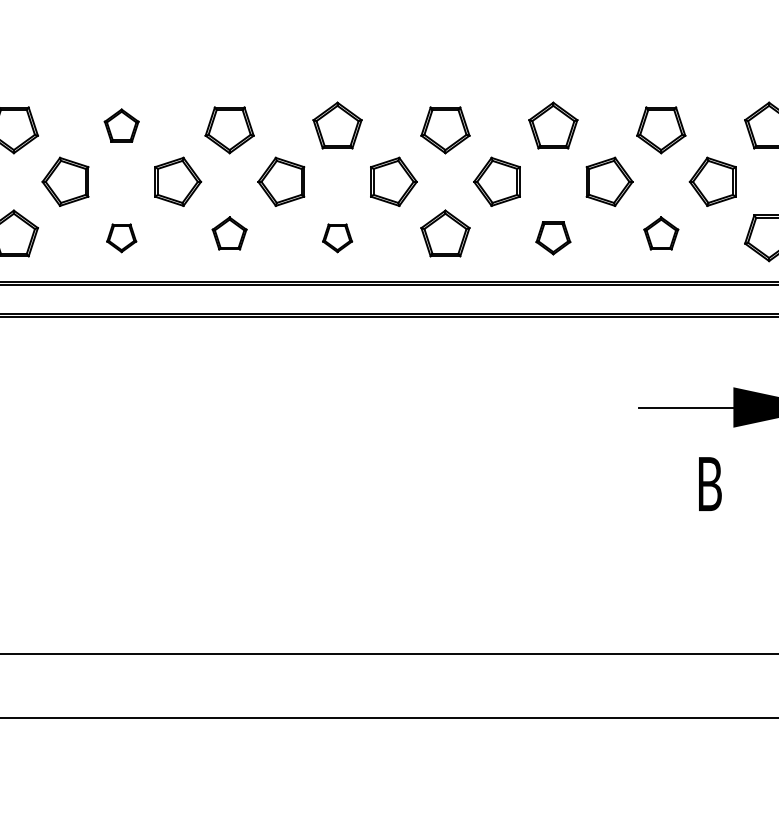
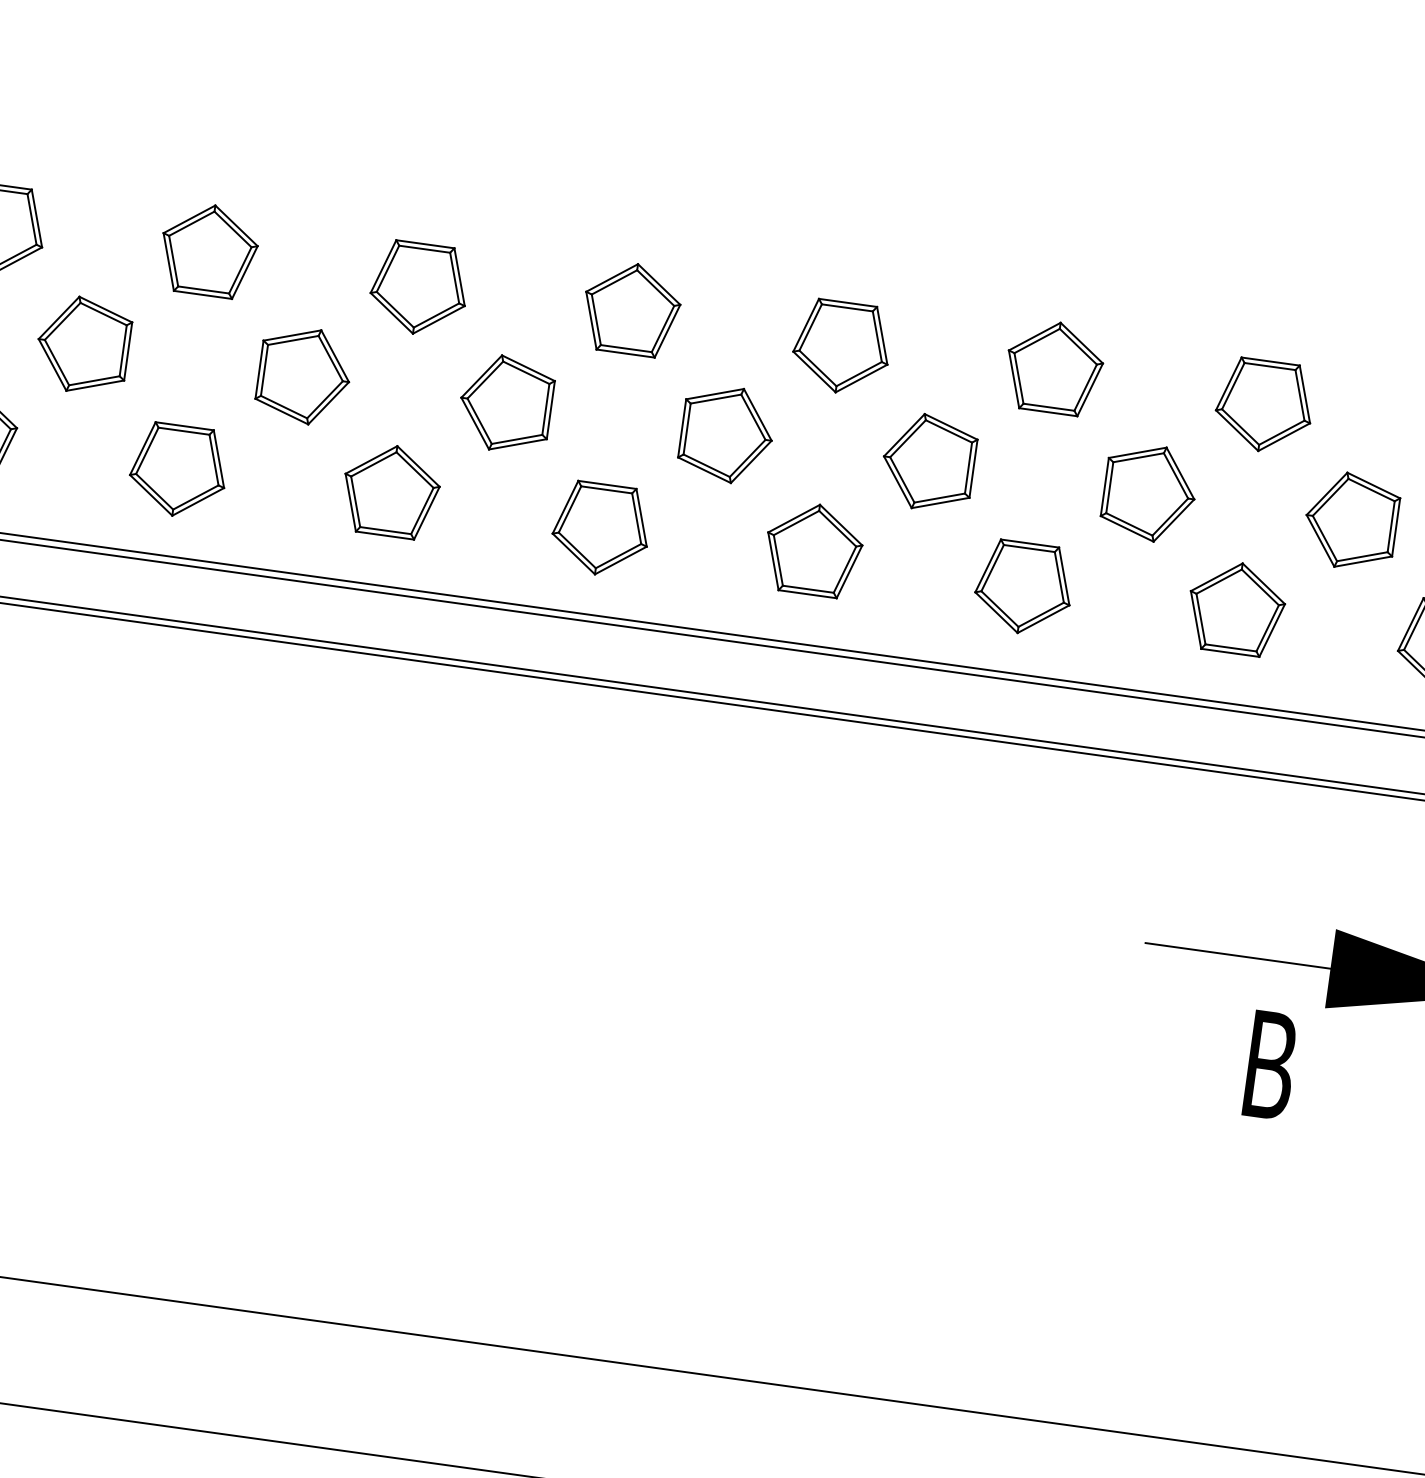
part: (121, 125) -> (208, 250), size x1.43
part: (229, 233) -> (390, 490), size x1.43
part: (661, 233) -> (1236, 608), size x1.43
part: (121, 238) -> (177, 471), size x1.67
part: (337, 238) -> (600, 530), size x1.67
part: (553, 238) -> (1024, 588), size x1.43
text: (710, 483) -> (1271, 1064), moved

